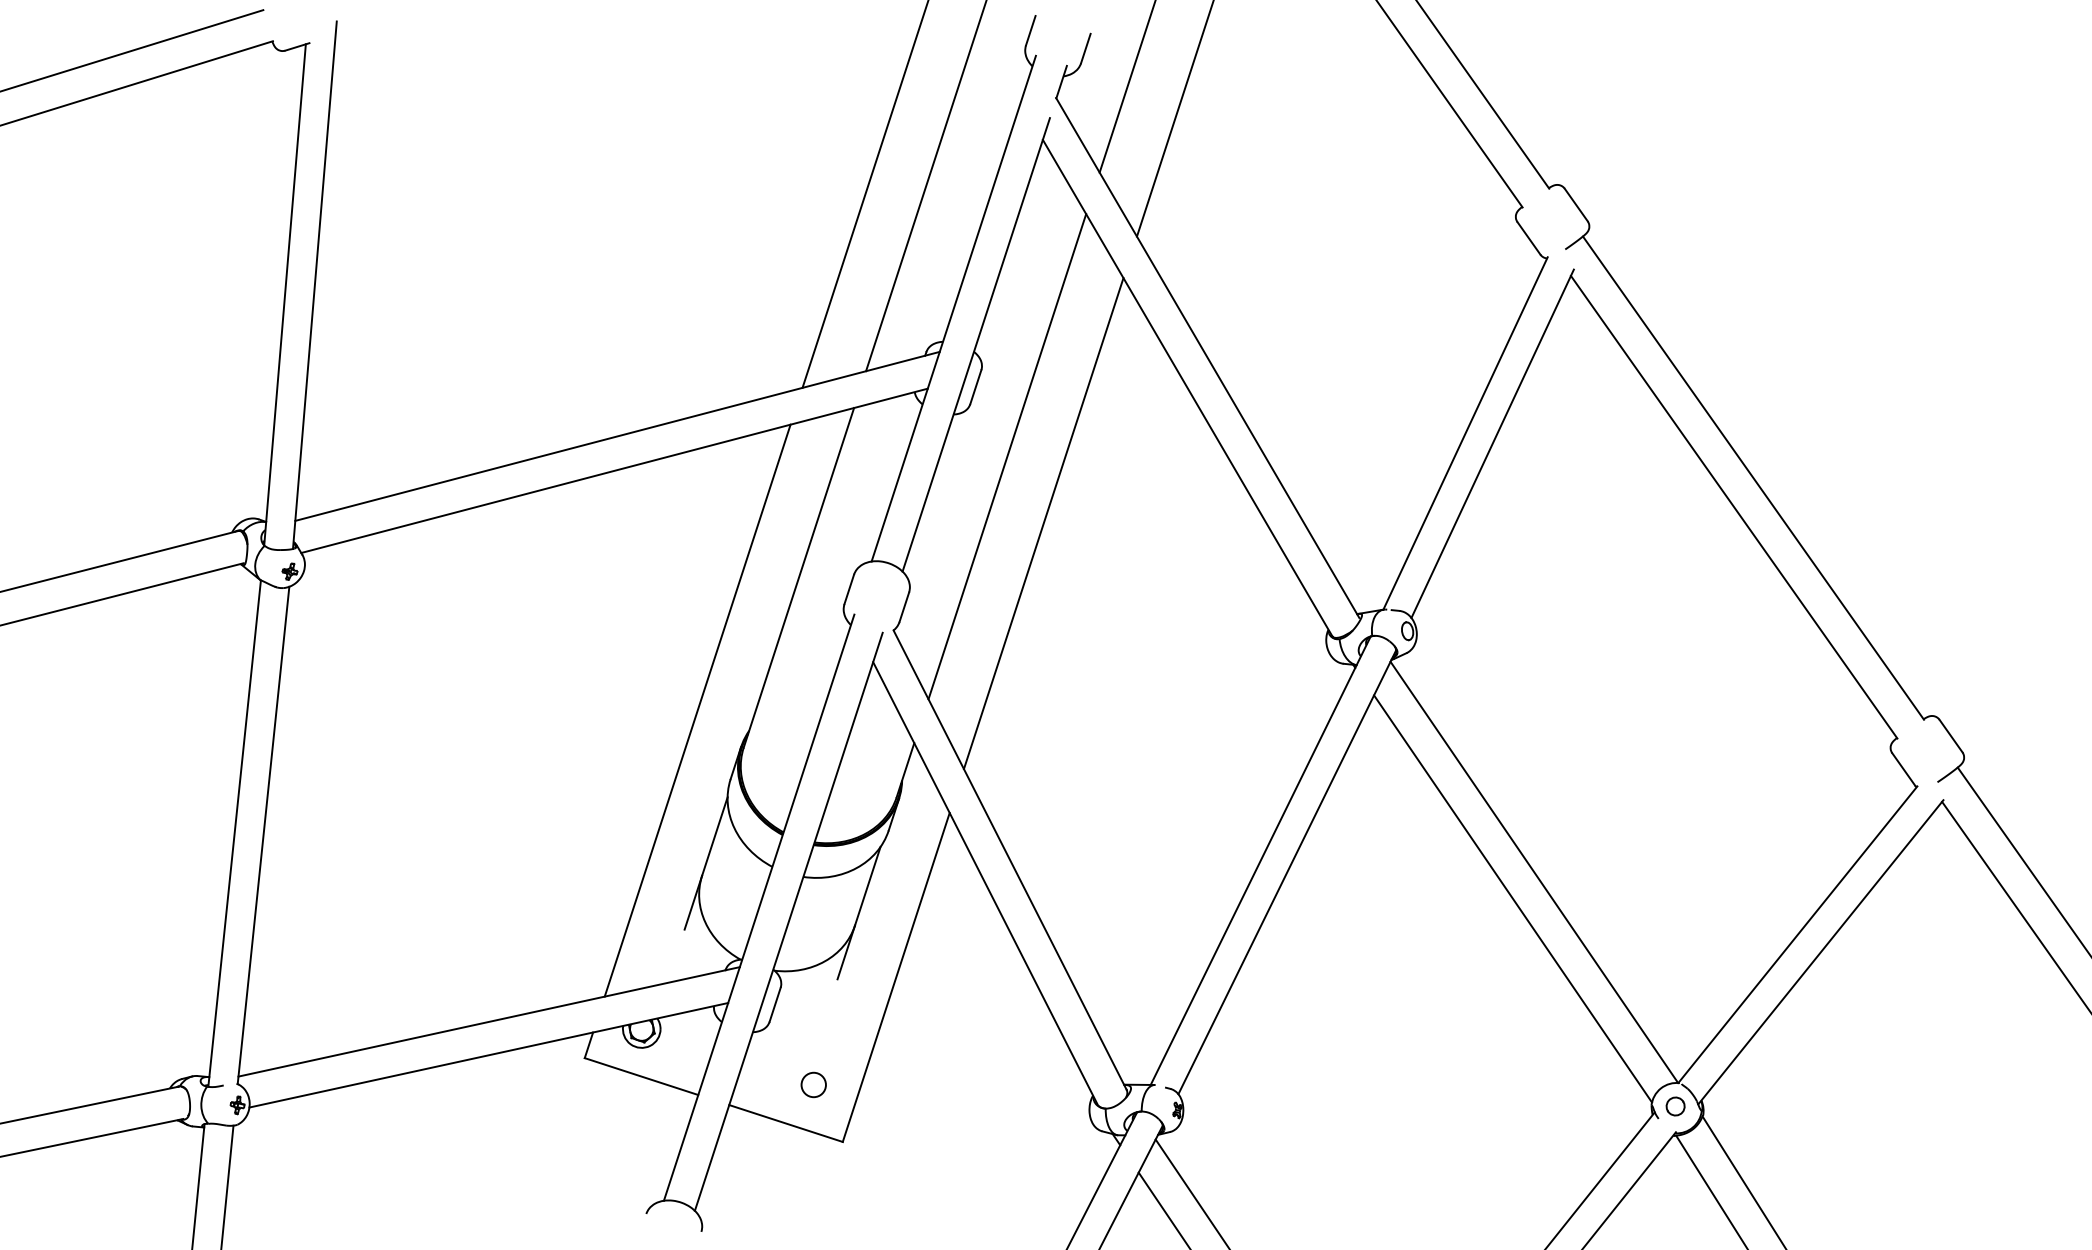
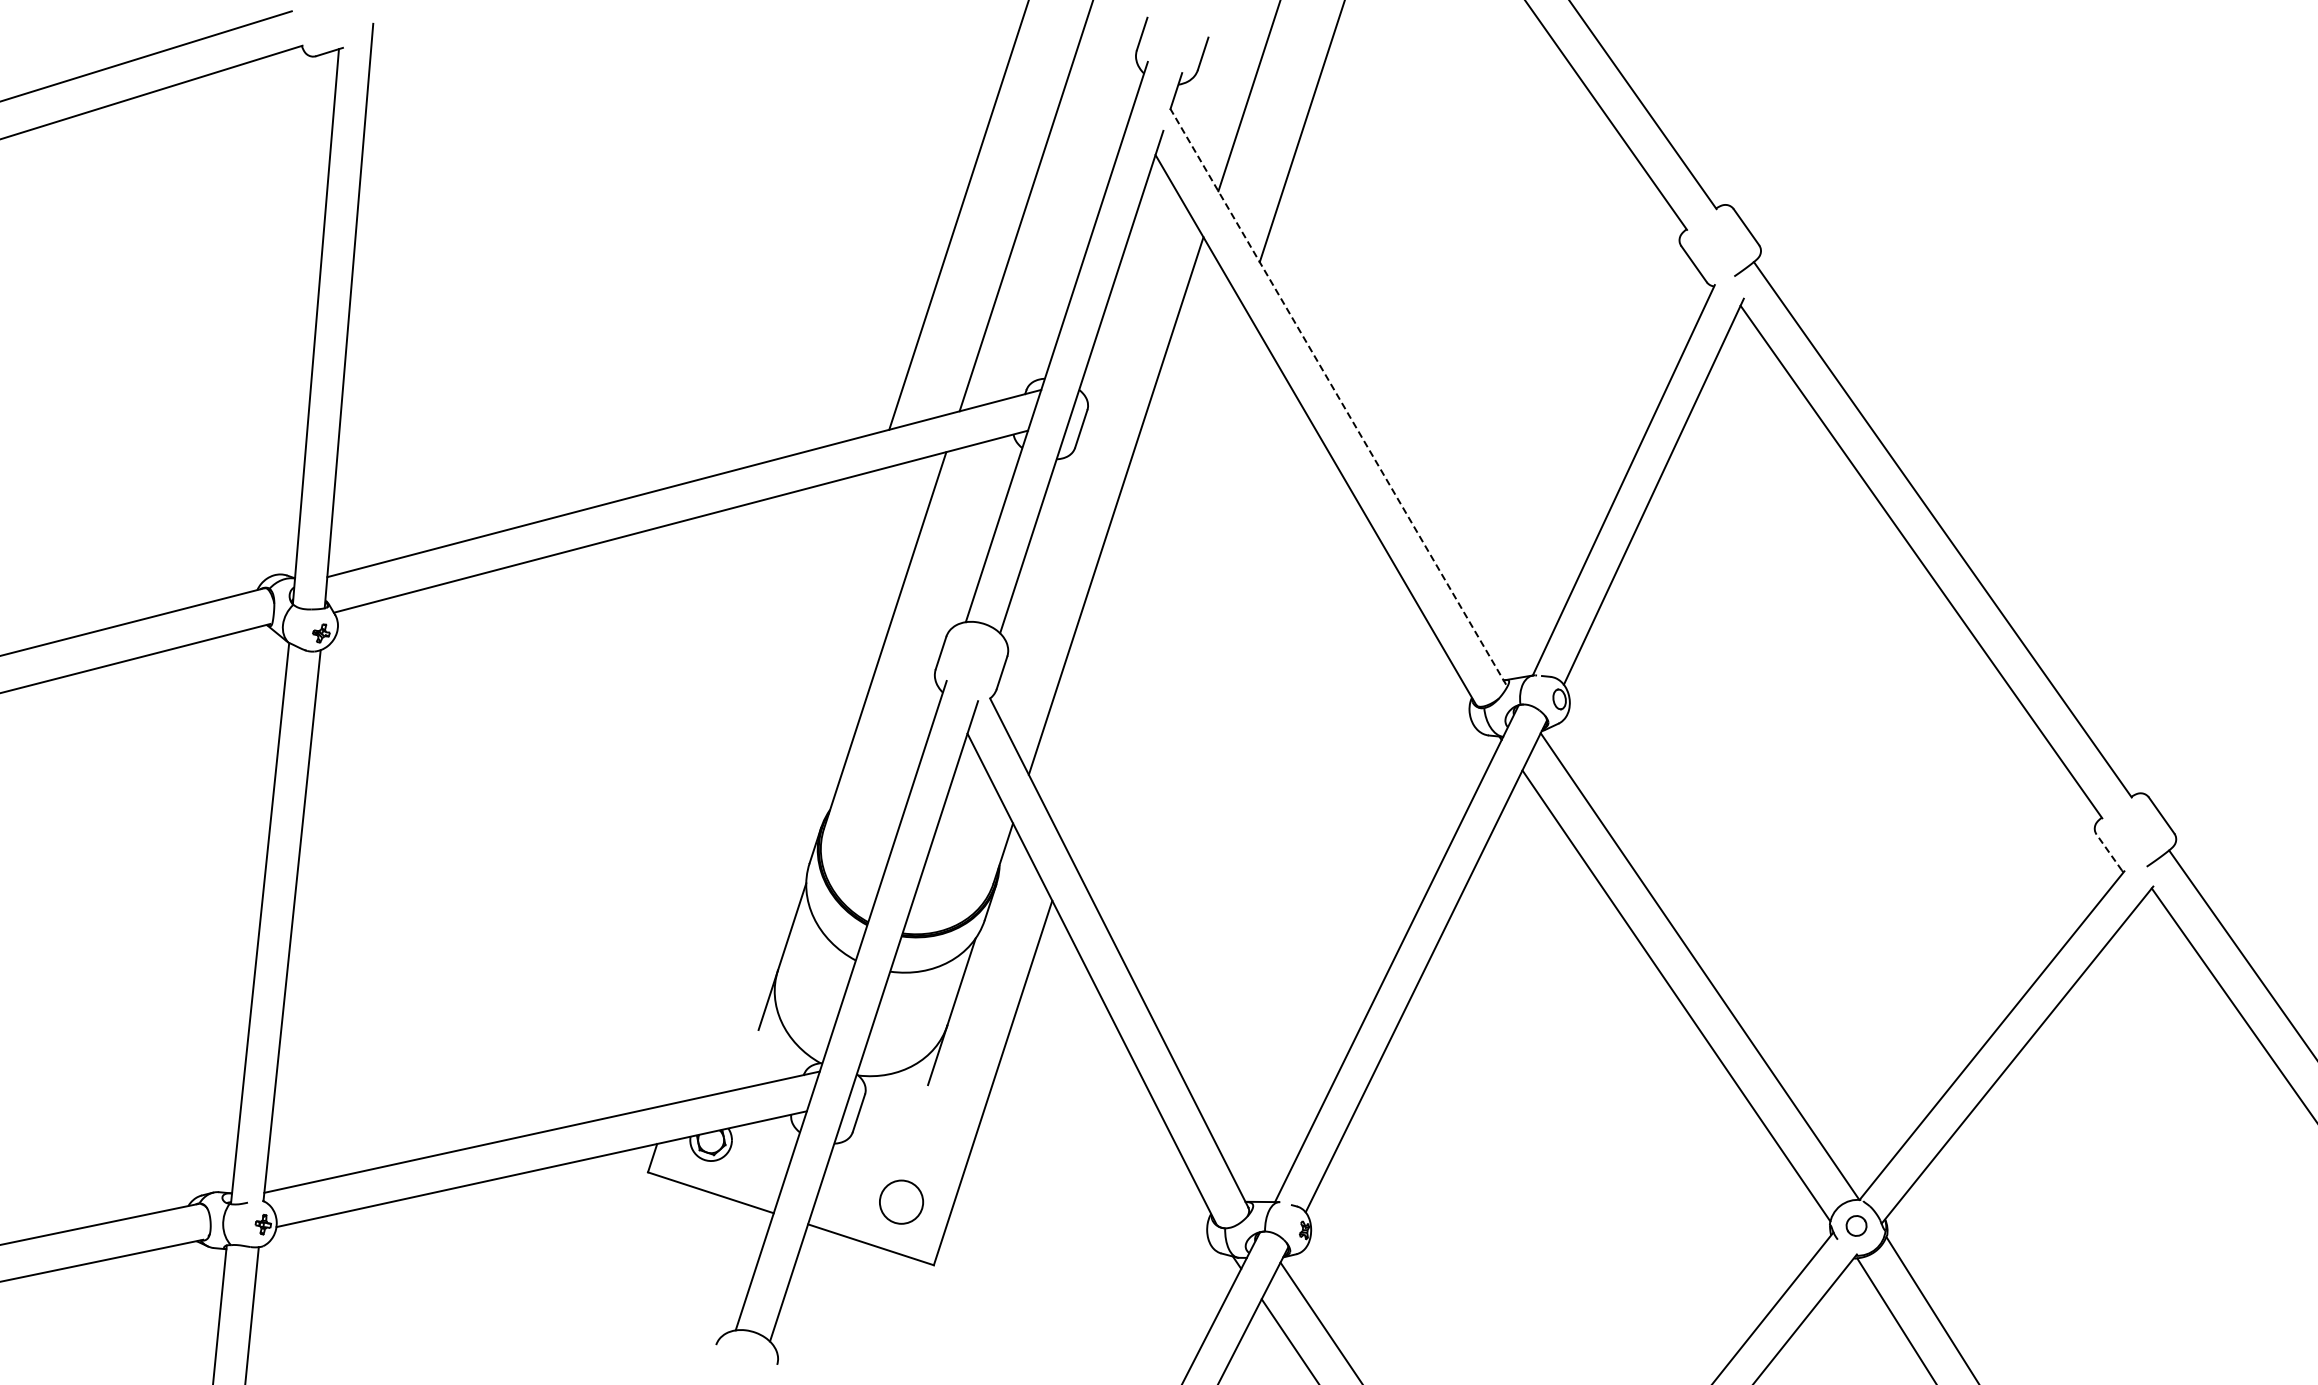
line: (1207, 357) -> (1337, 396), solid -> dashed
line: (1043, 523) -> (1156, 580), removed
line: (698, 710) -> (773, 787), removed
line: (1903, 769) -> (2109, 852), solid -> dashed
circle: (813, 1084) -> (901, 1201), size x1.6

